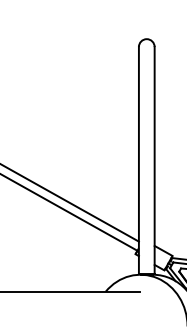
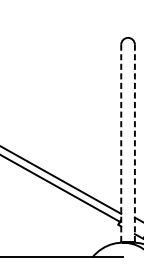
line: (138, 159) -> (120, 142), solid -> dashed
line: (154, 159) -> (134, 142), solid -> dashed

